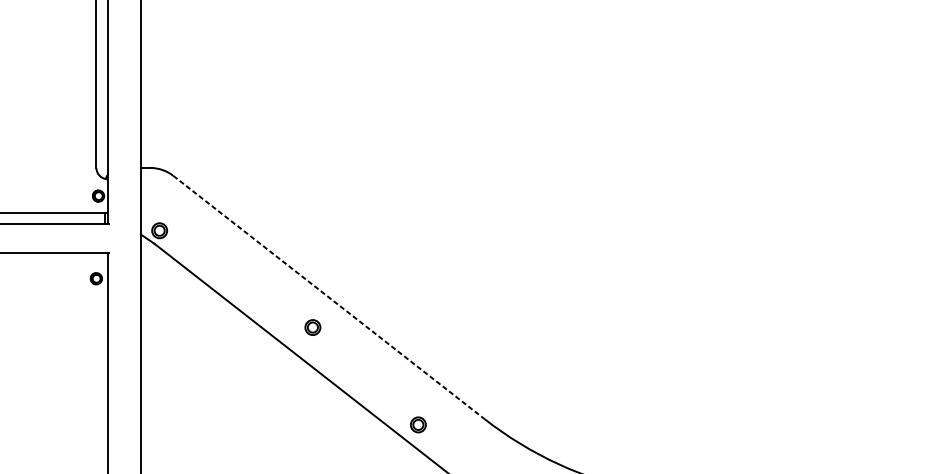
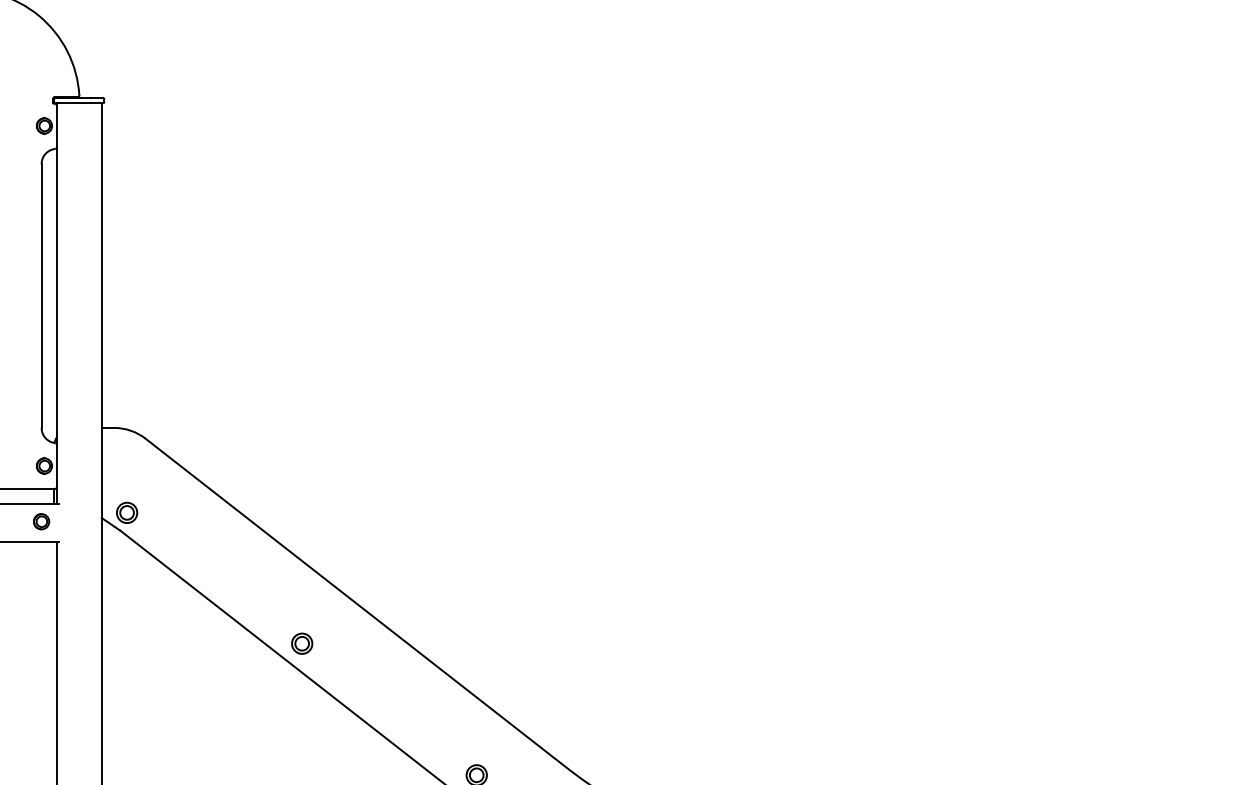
part: (96, 278) -> (41, 521), moved
line: (328, 297) -> (355, 603), dashed -> solid
part: (313, 327) -> (302, 643), moved

